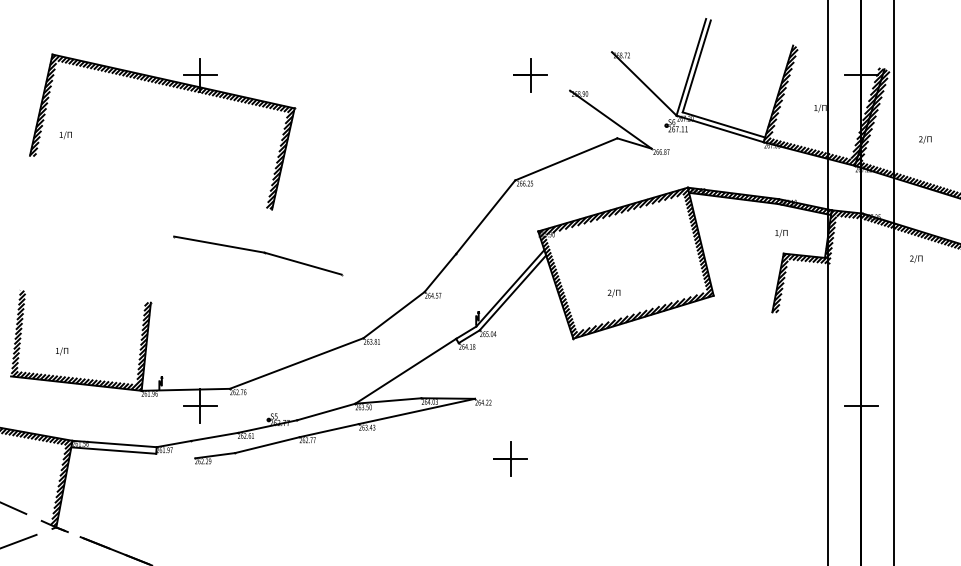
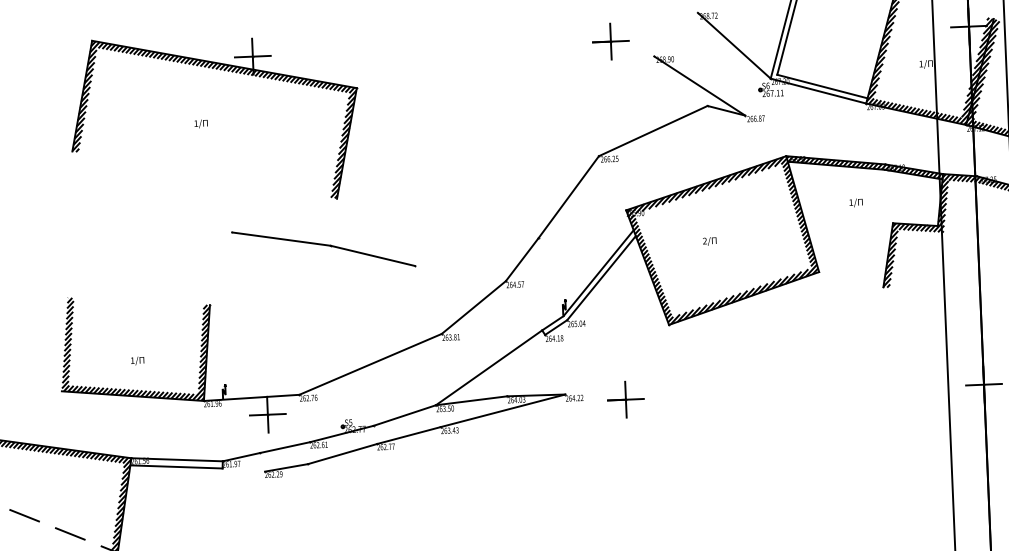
text: (65, 135) -> (200, 124), moved
text: (781, 233) -> (856, 202), moved
text: (613, 293) -> (709, 241), moved
text: (62, 351) -> (138, 361), moved
part: (510, 458) -> (625, 399), moved

